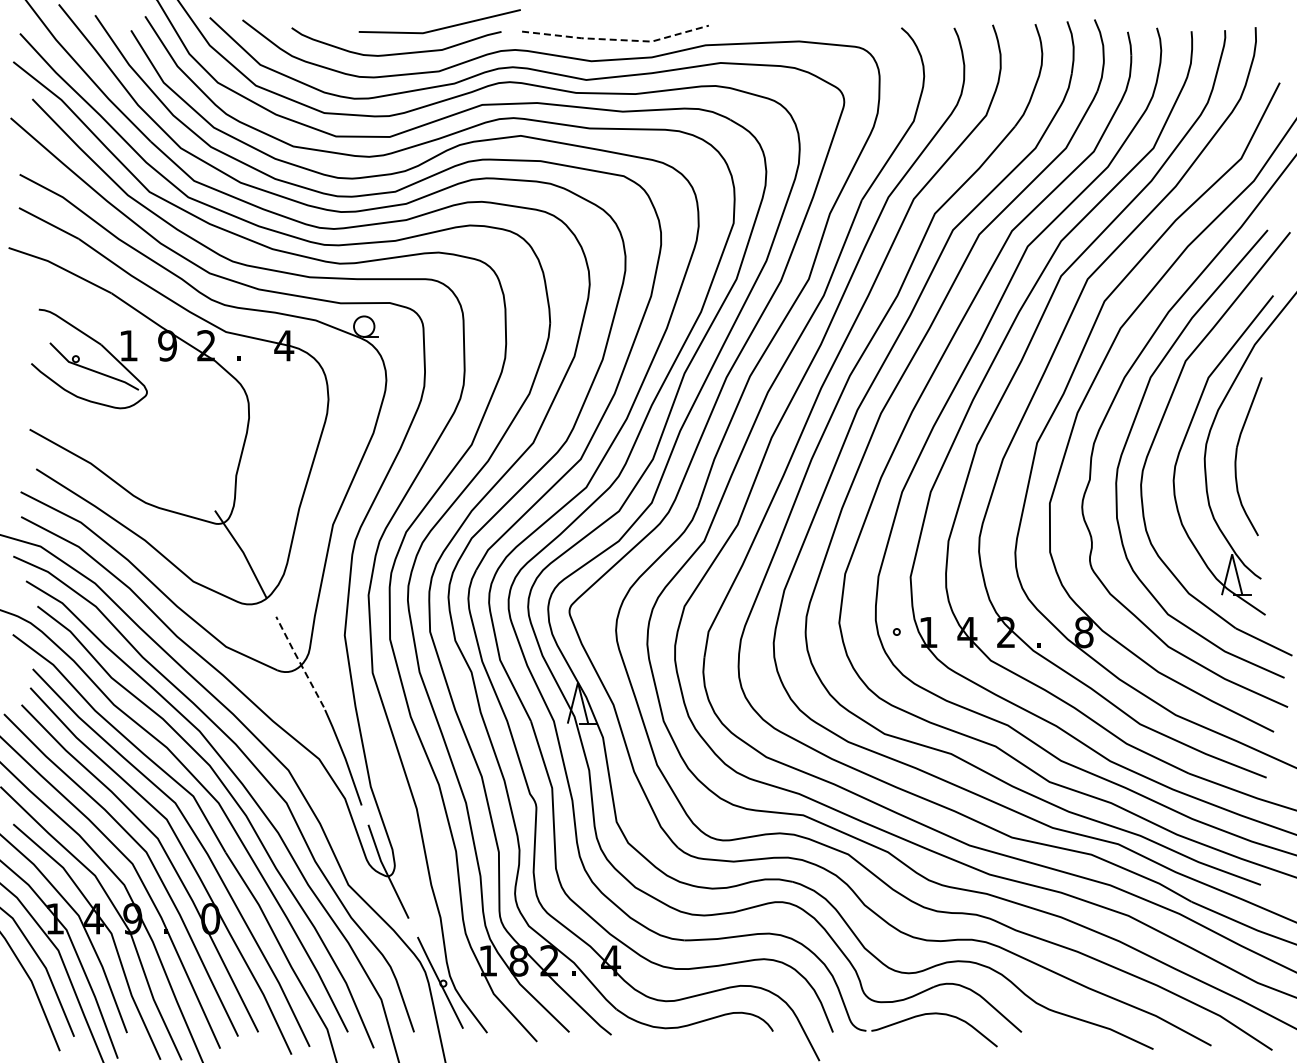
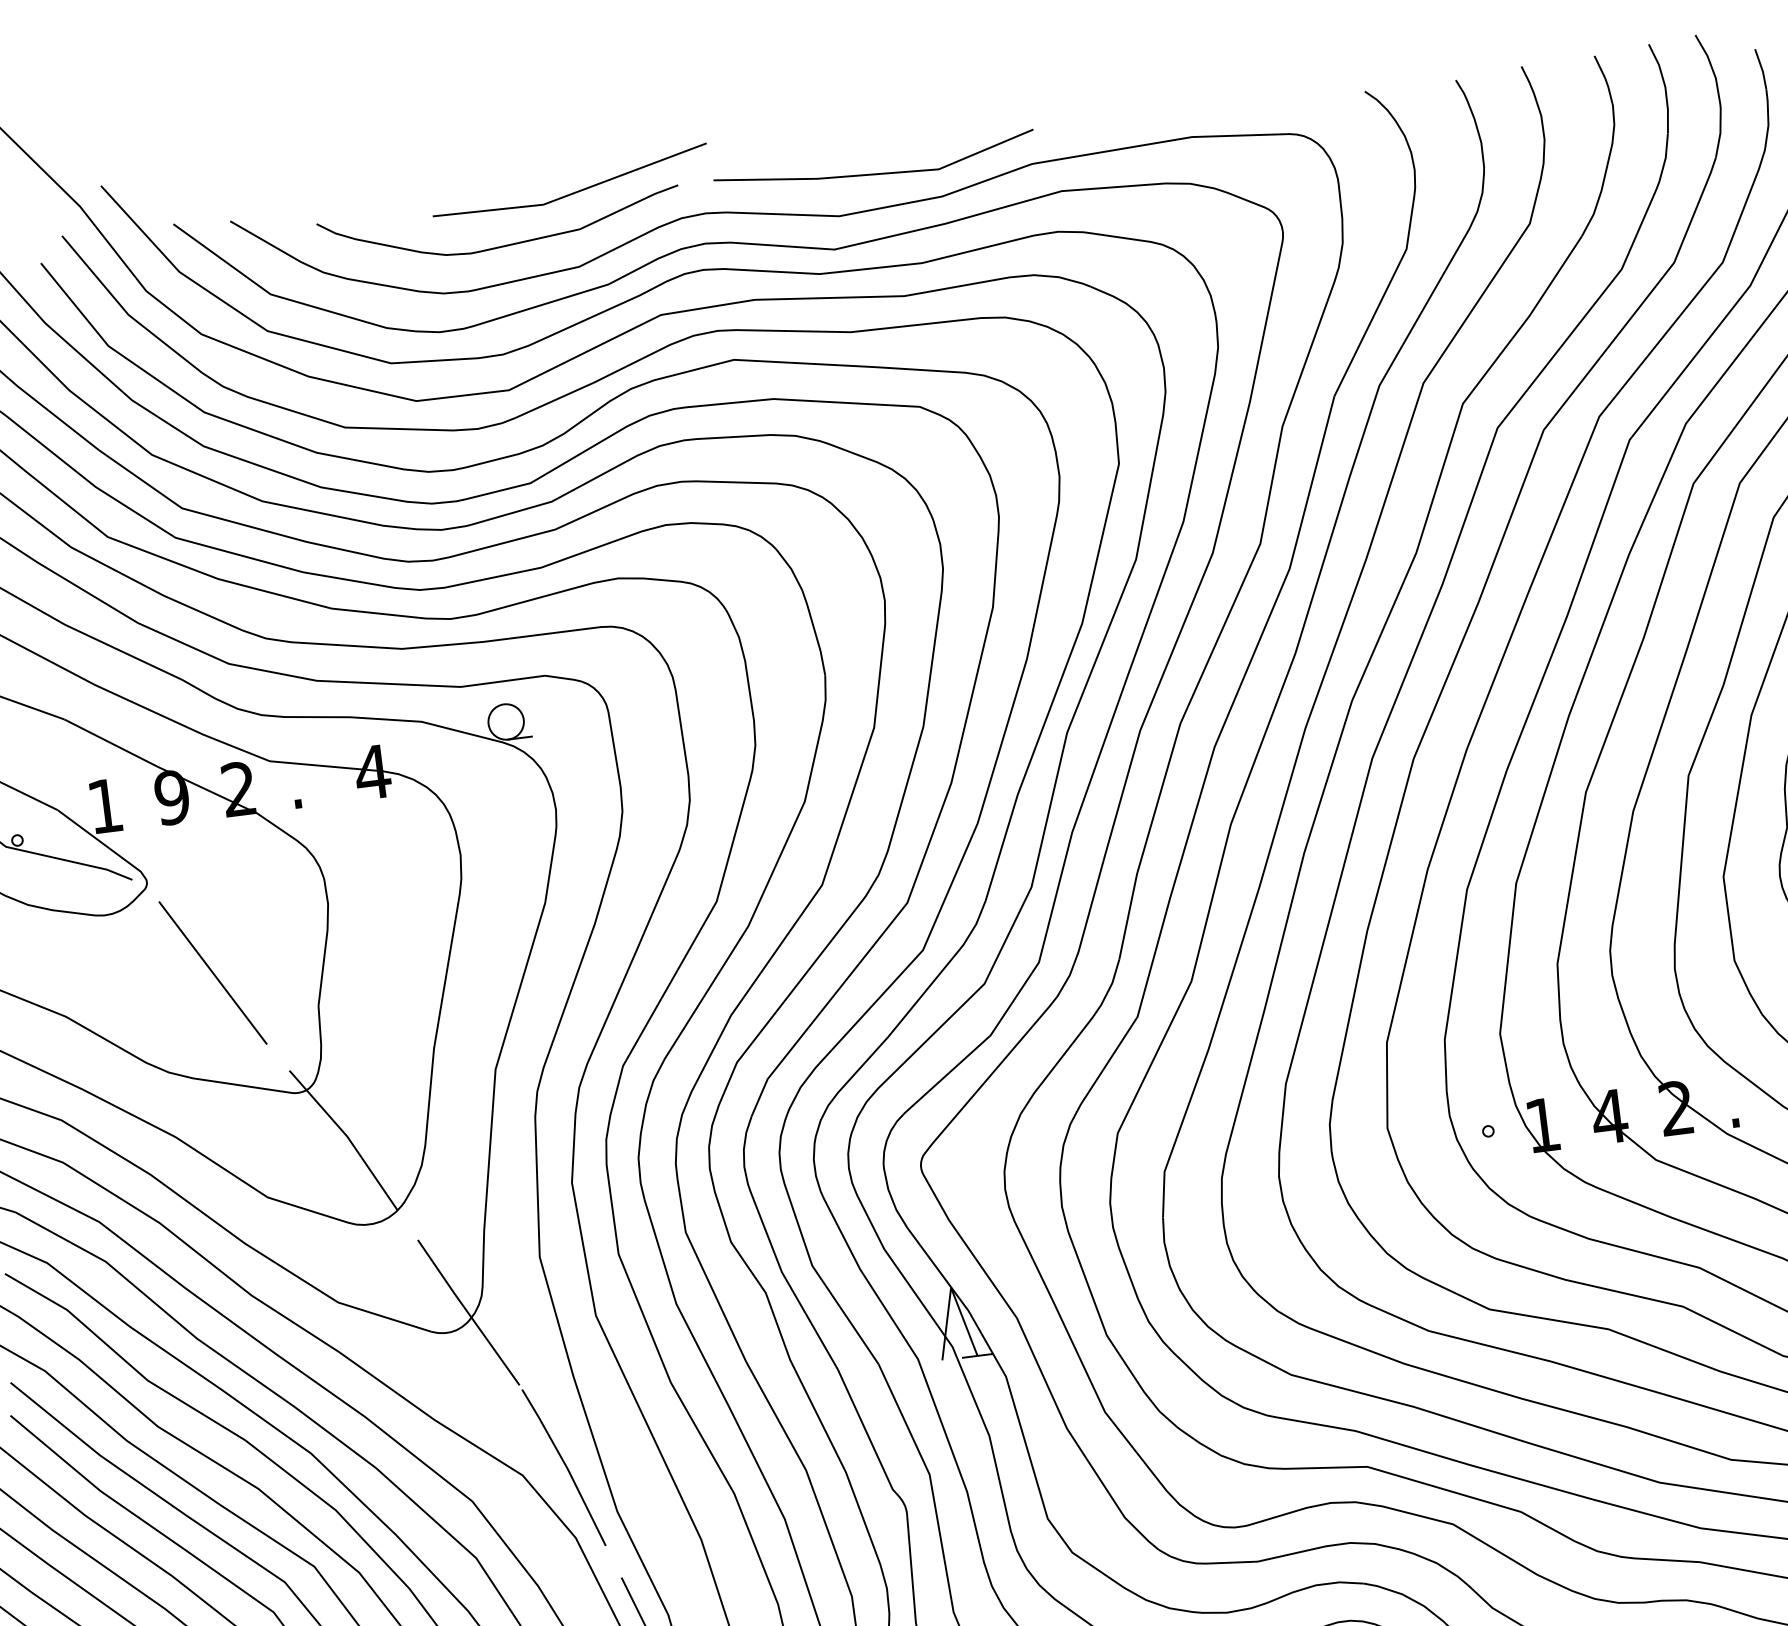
line: (617, 39) -> (879, 173), dashed -> solid
line: (177, 448) -> (211, 972), added
line: (299, 661) -> (467, 1311), dashed -> solid

